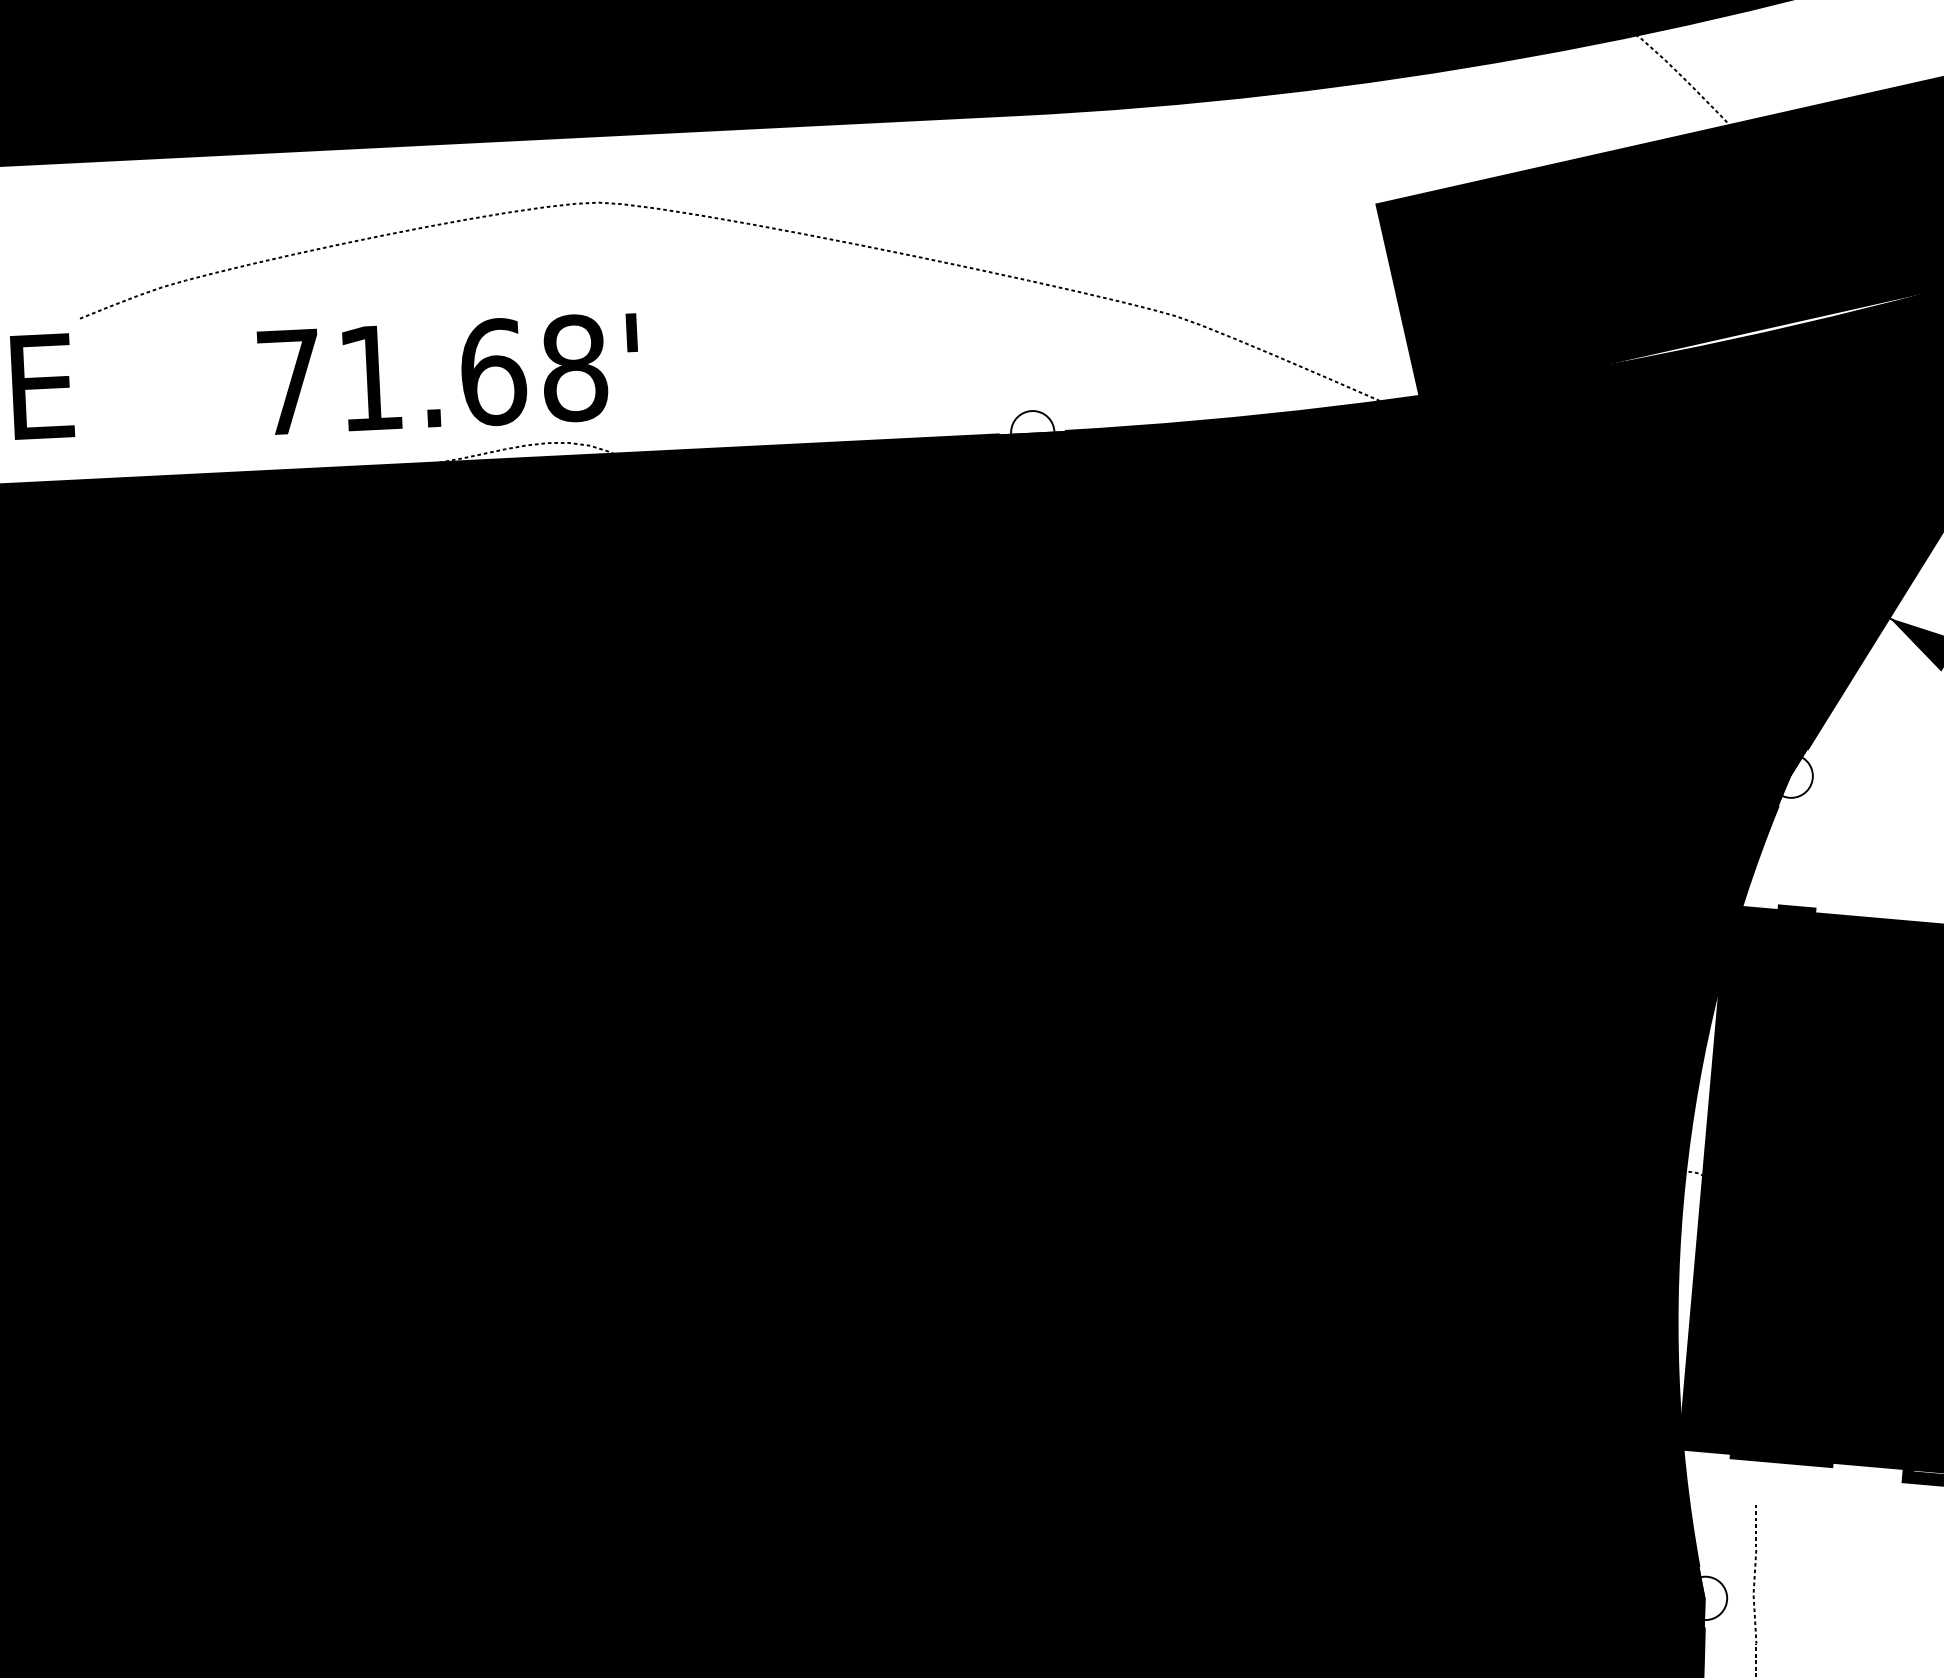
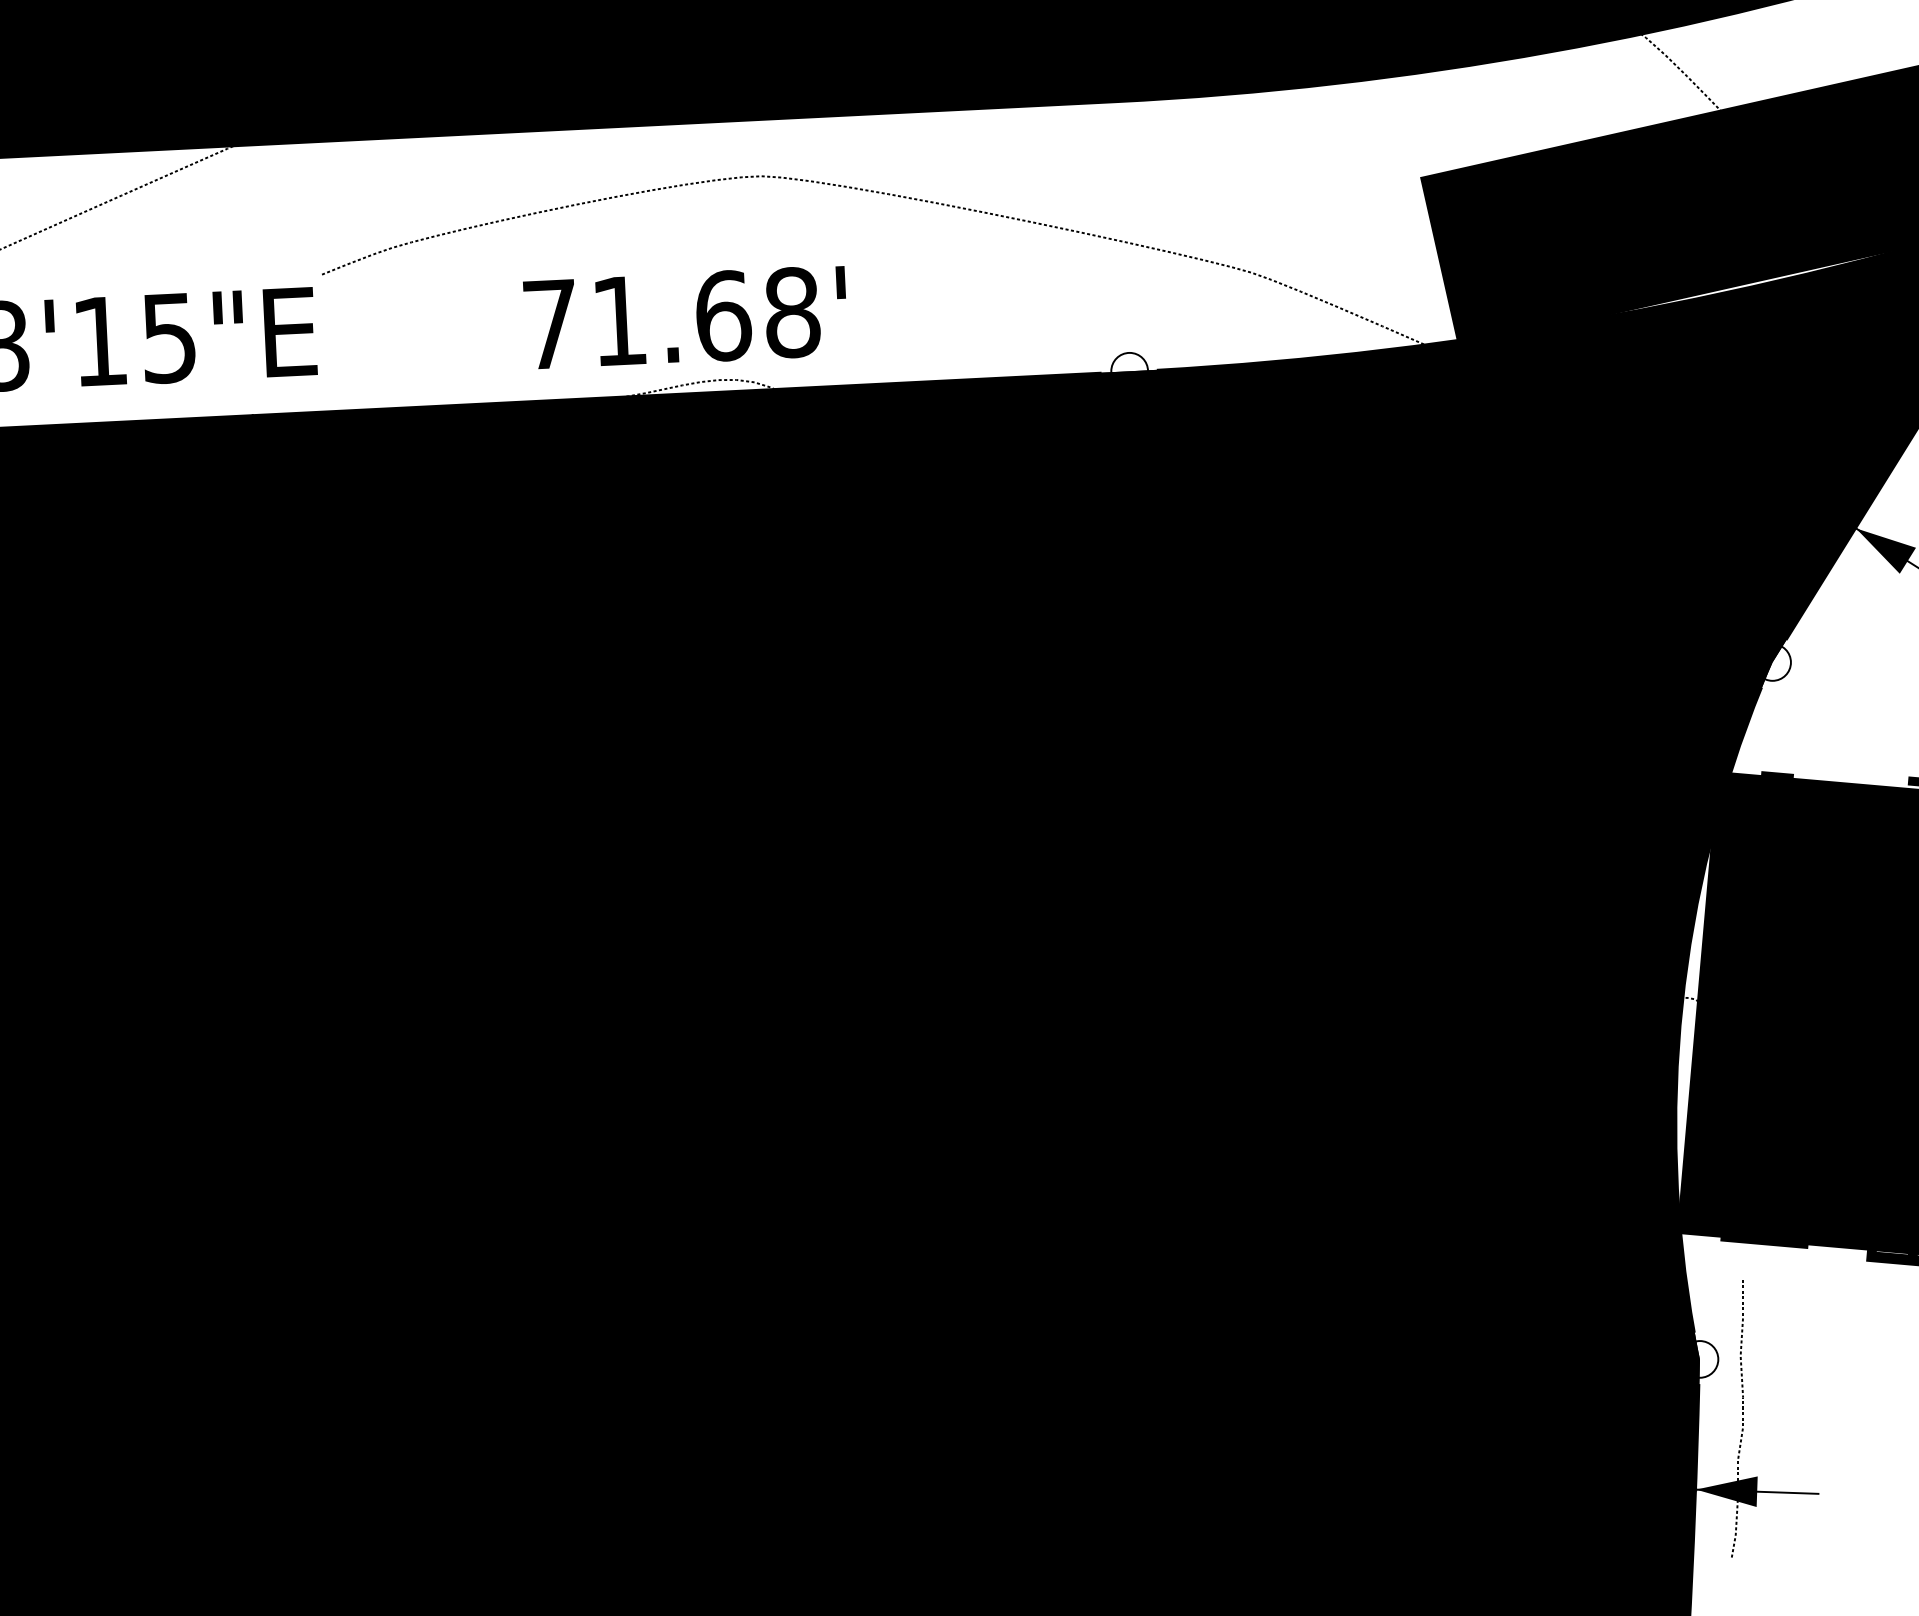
text: (447, 373) -> (684, 317), moved

